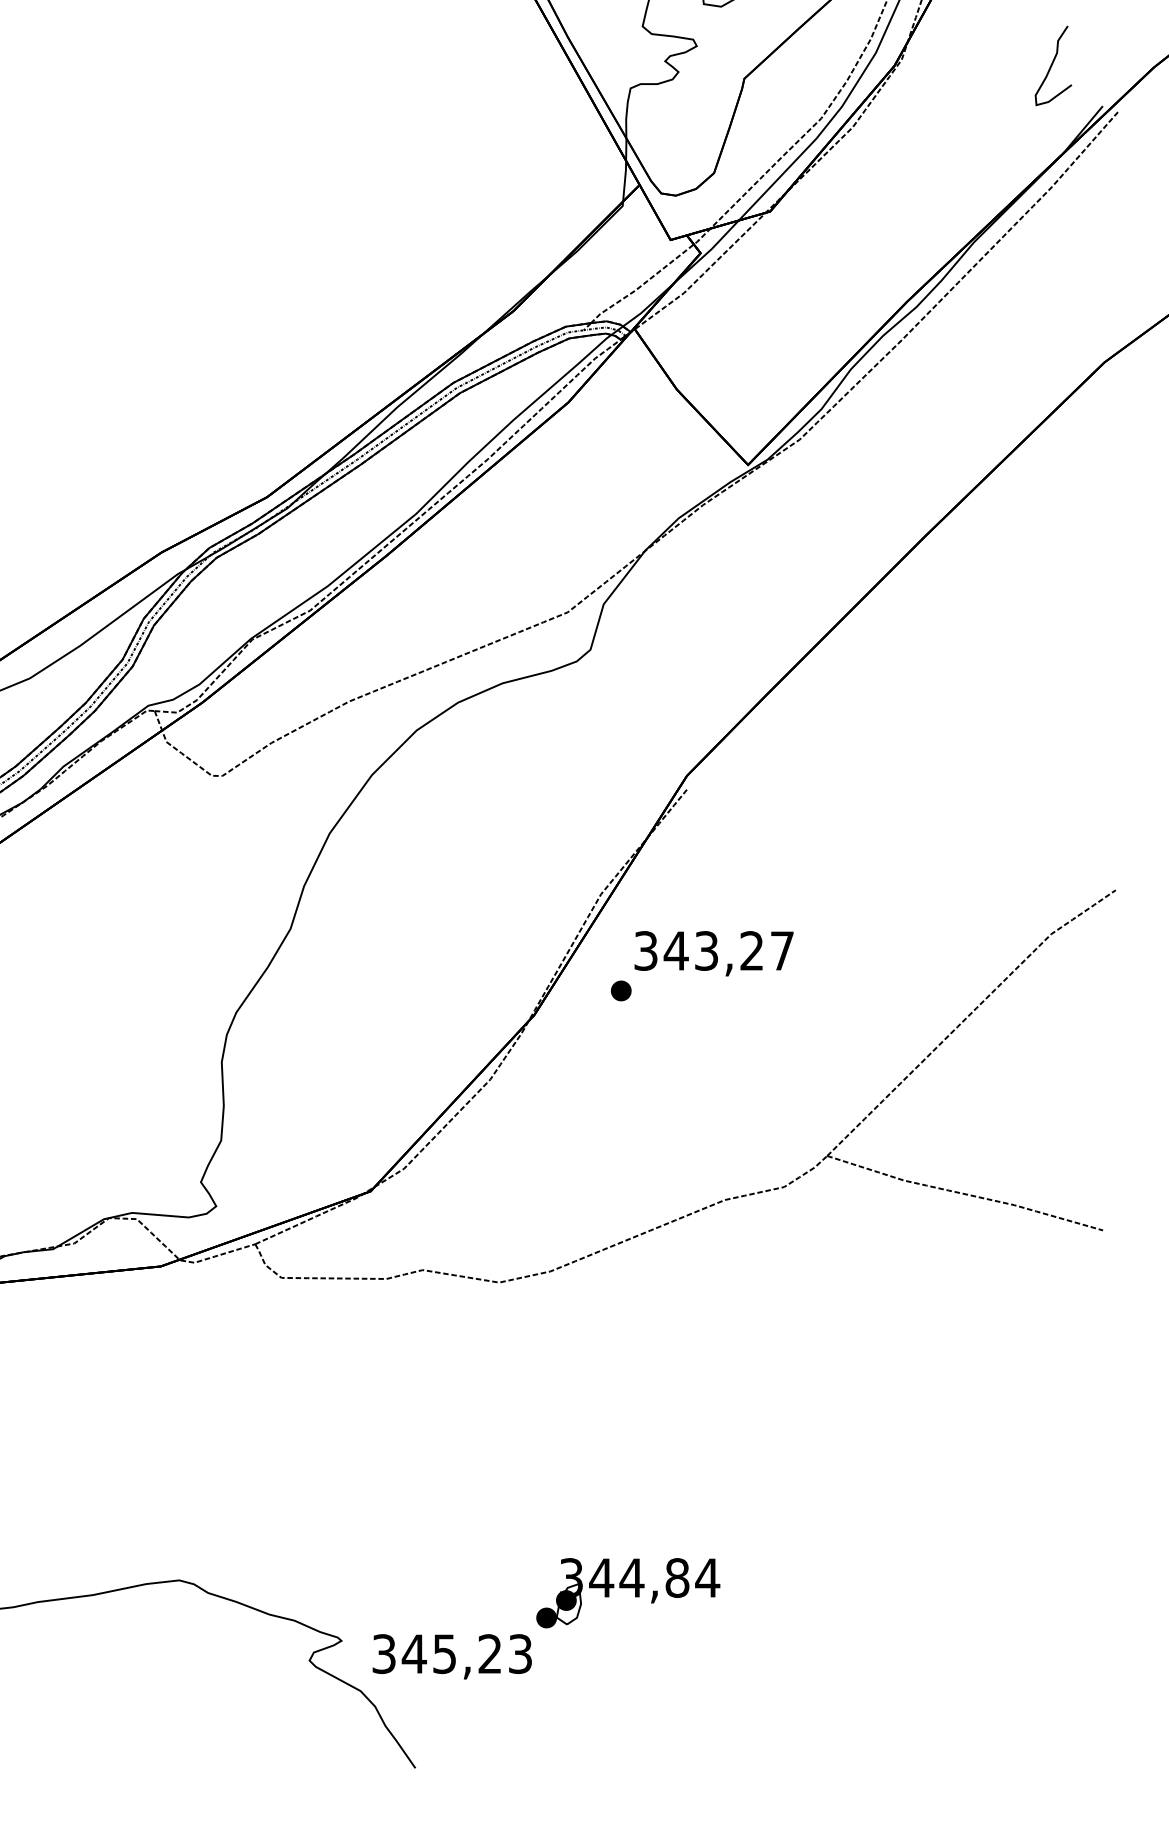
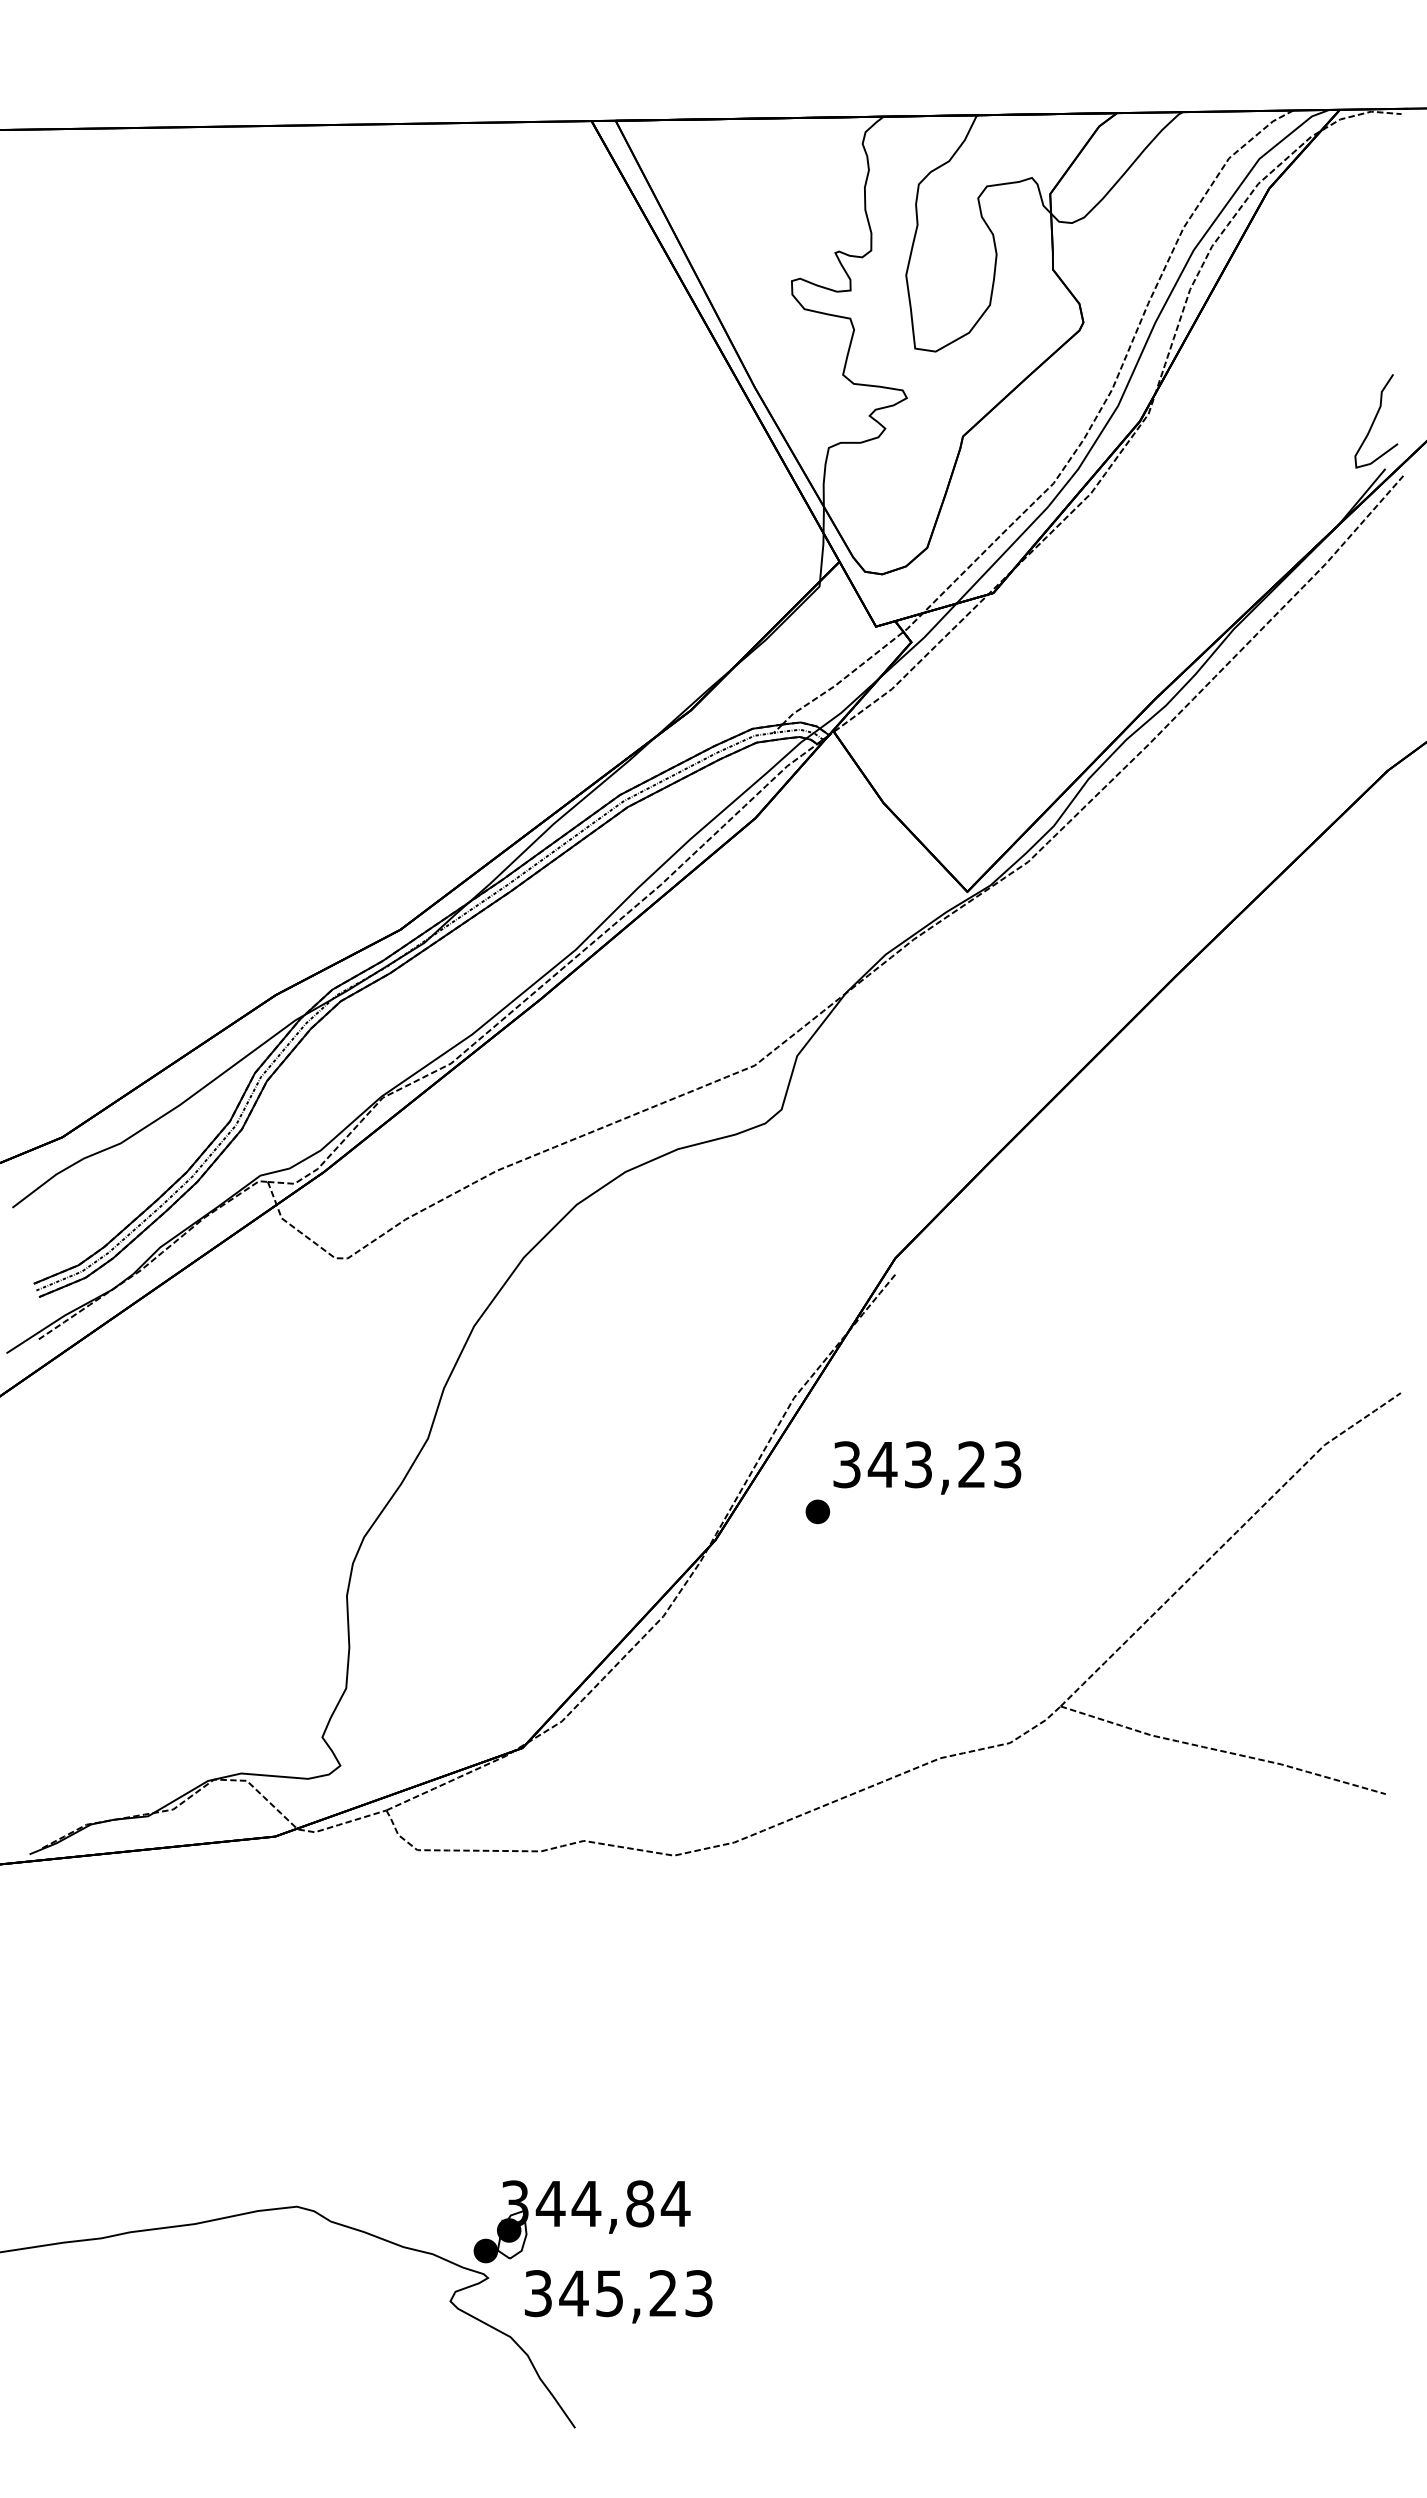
curve: (1052, 65) -> (1375, 420), moved
text: (782, 950) -> (1007, 1464), 343,27 -> 343,23
part: (627, 1592) -> (581, 2221), moved

